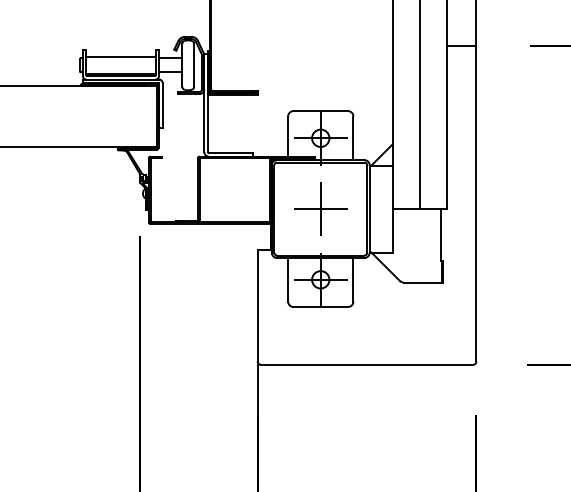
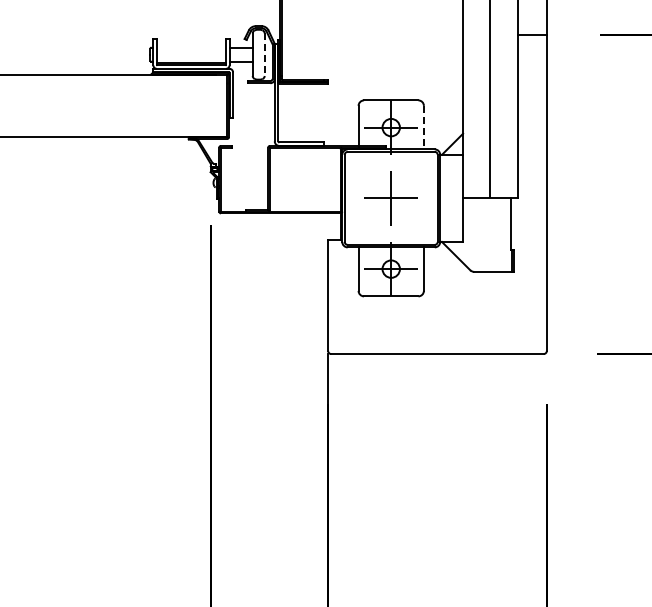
line: (121, 57) -> (191, 46), removed
line: (194, 66) -> (264, 55), solid -> dashed
line: (353, 138) -> (423, 127), solid -> dashed

